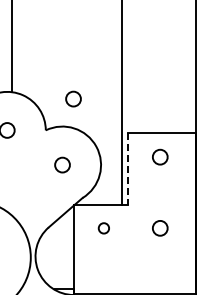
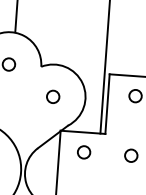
circle: (73, 98) -> (66, 41), removed
line: (127, 169) -> (107, 104), dashed -> solid
circle: (103, 228) -> (83, 152), size x1.43

